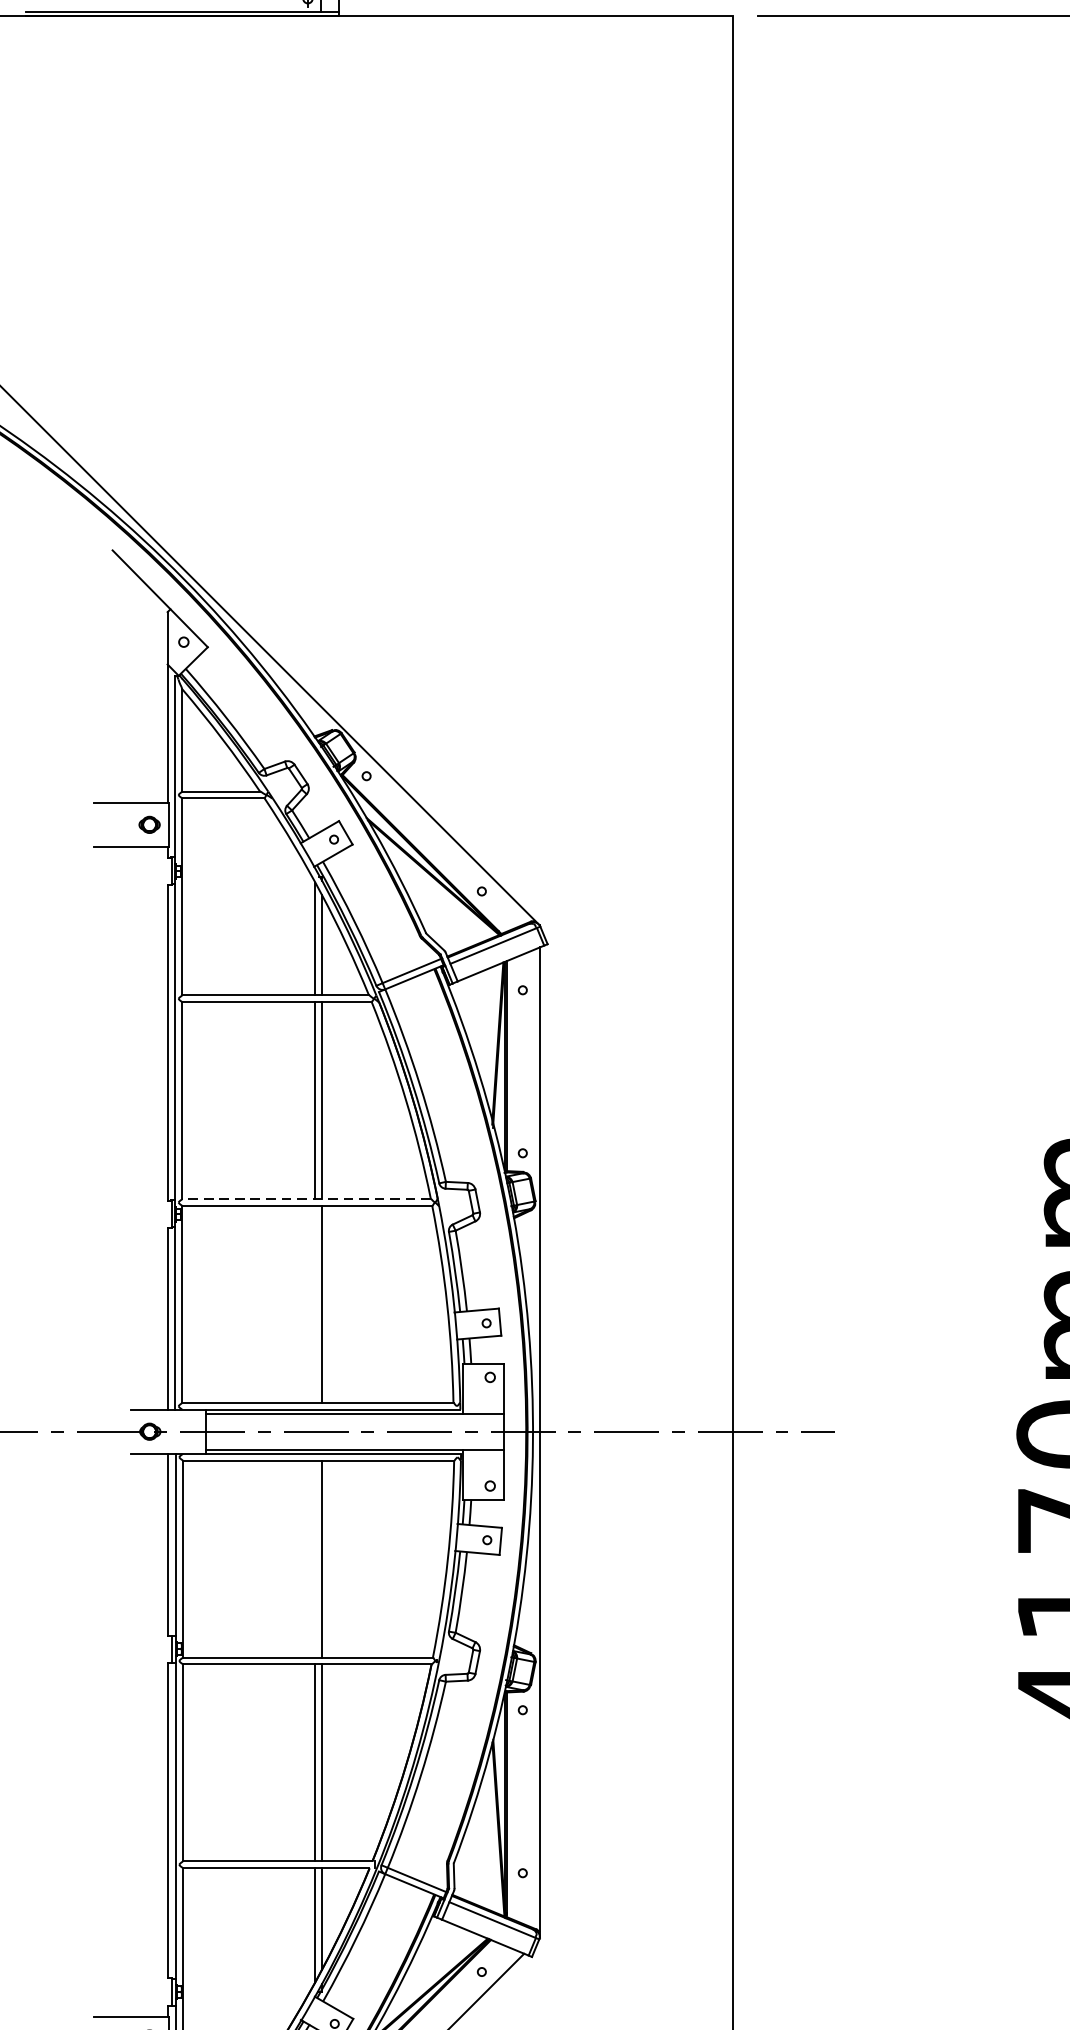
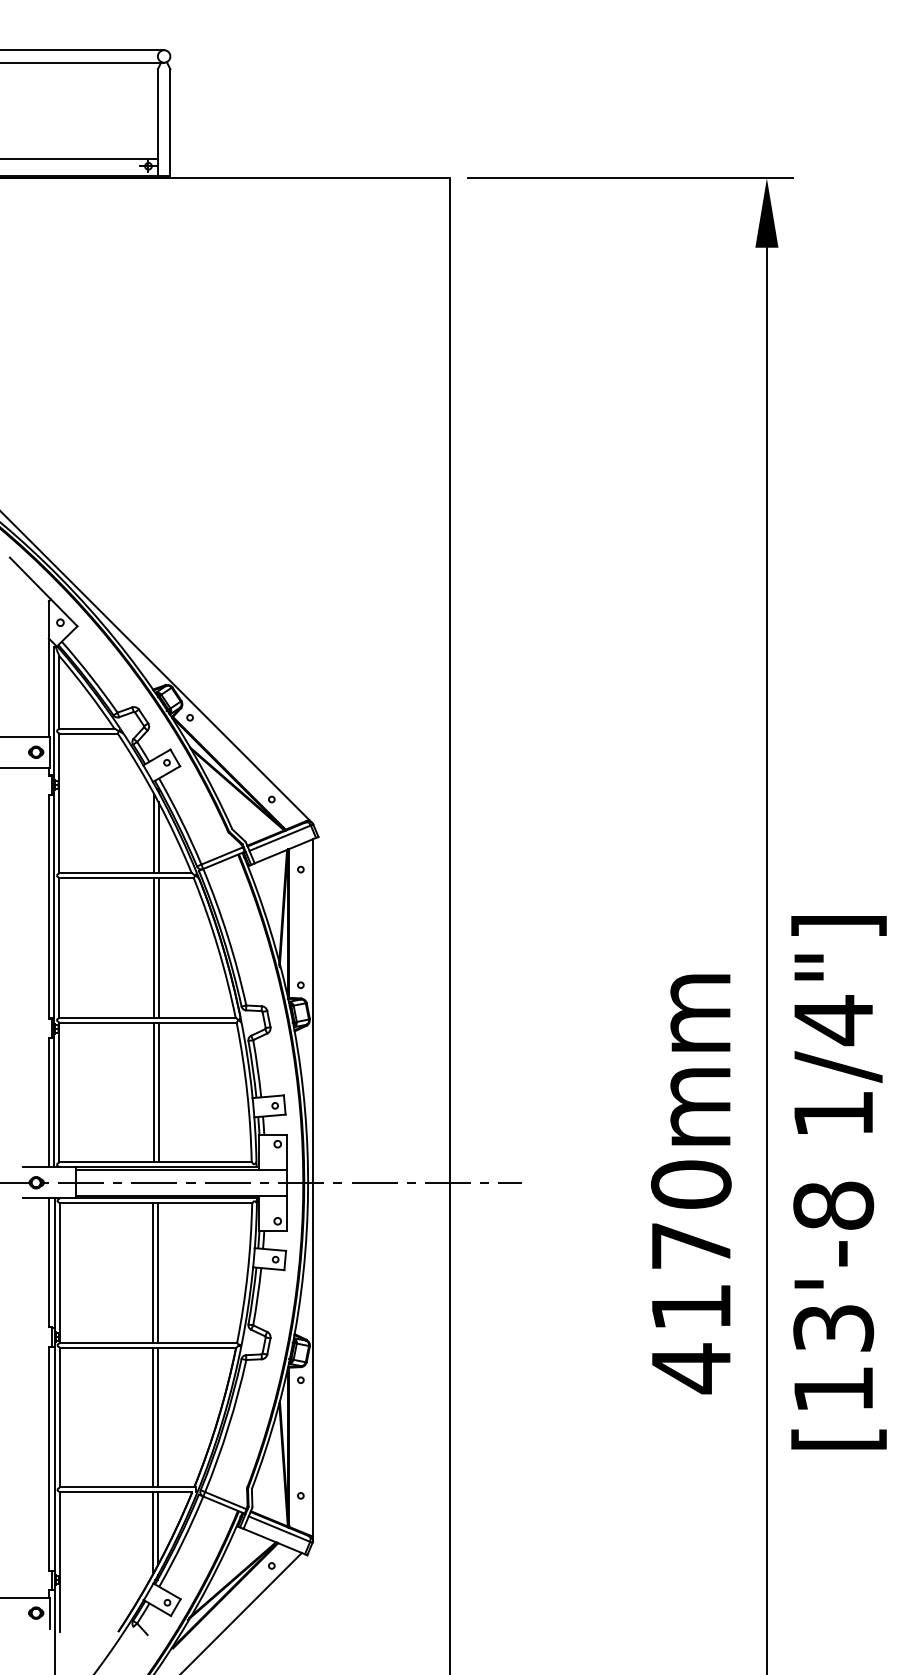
line: (305, 1198) -> (146, 1017), dashed -> solid
line: (315, 1304) -> (153, 1092), added
line: (315, 1558) -> (153, 1272), added

